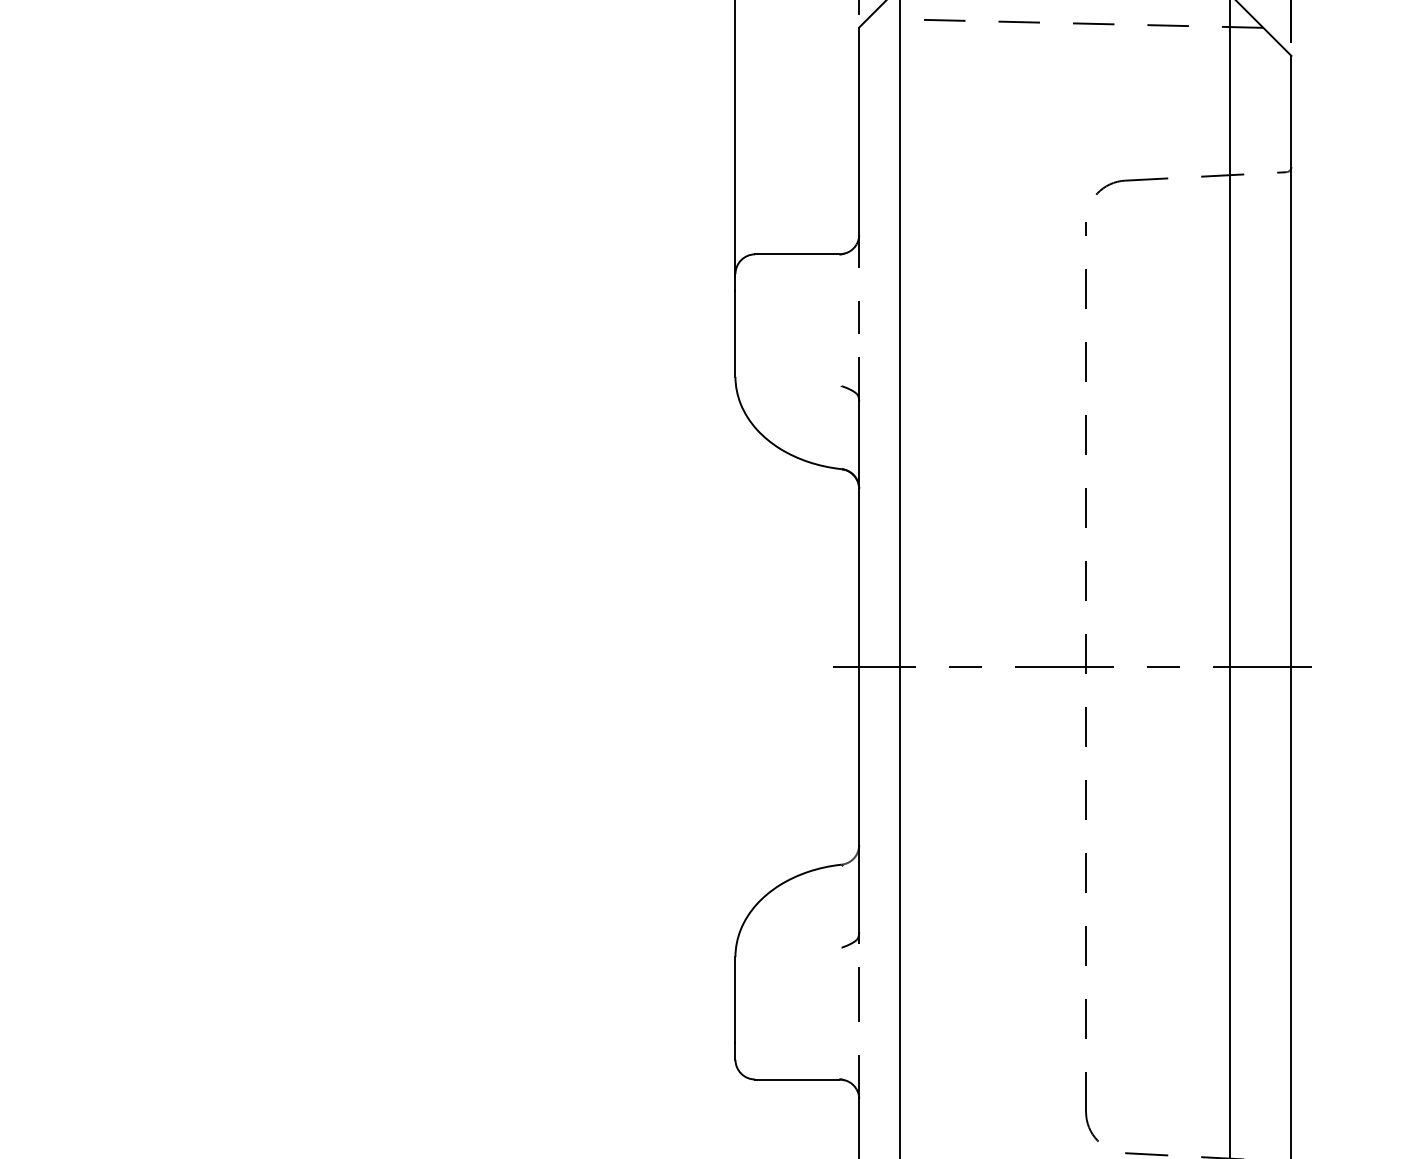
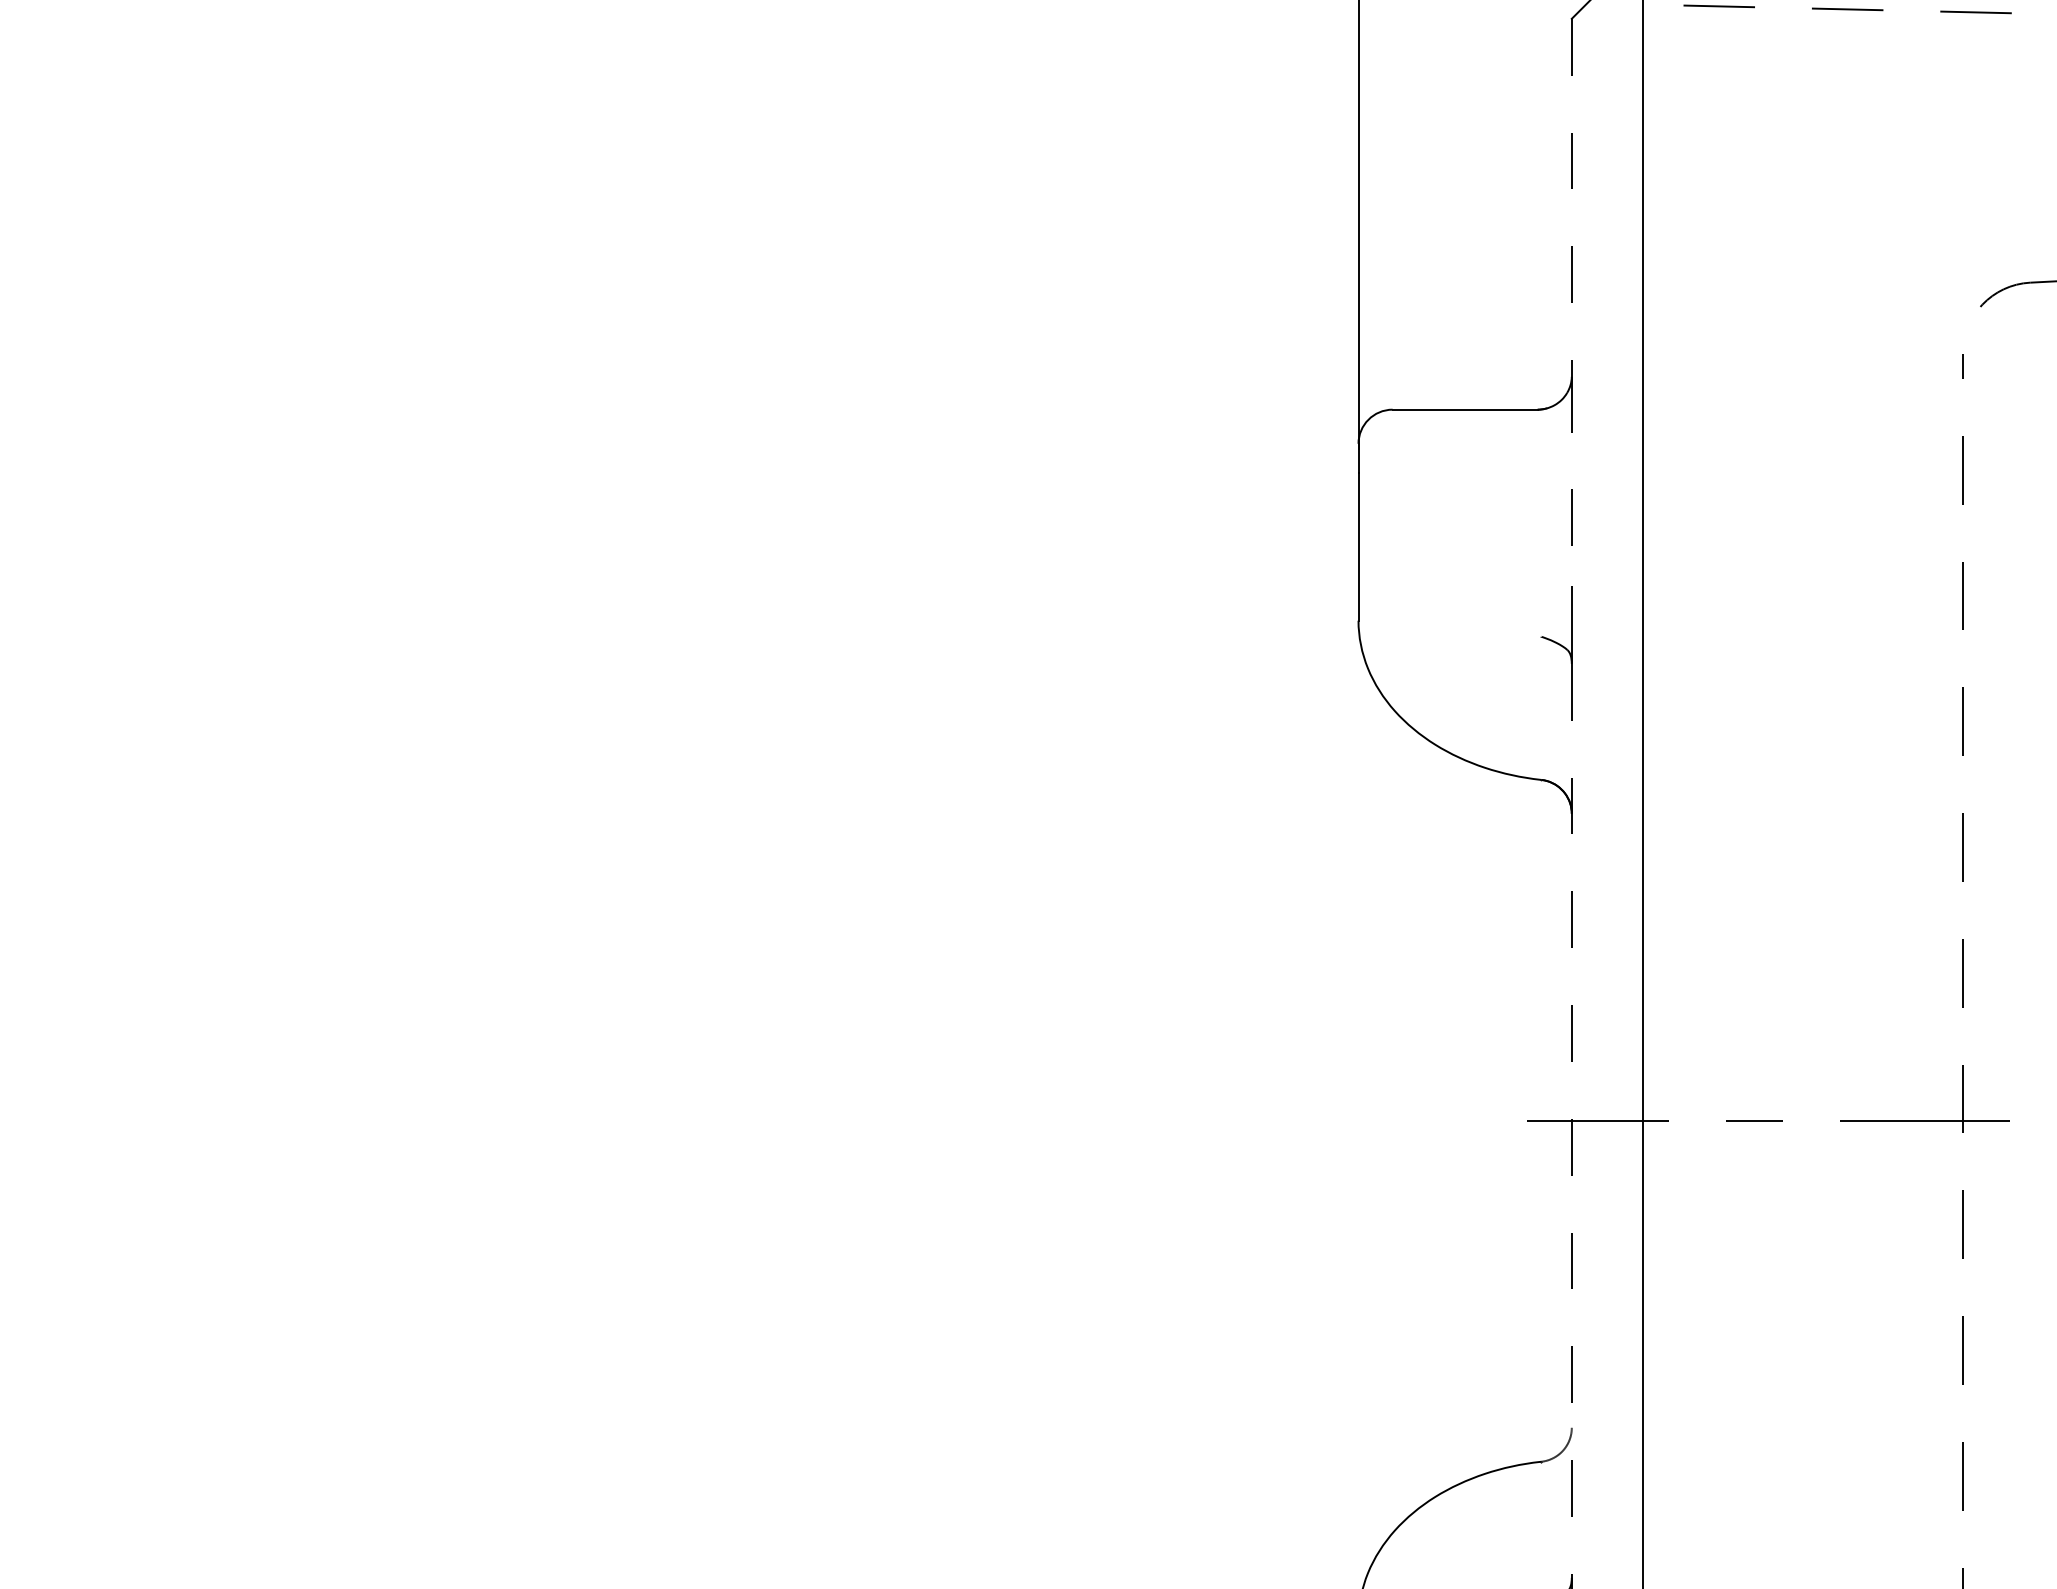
line: (859, 131) -> (1572, 197), solid -> dashed
line: (859, 667) -> (1572, 1121), solid -> dashed

